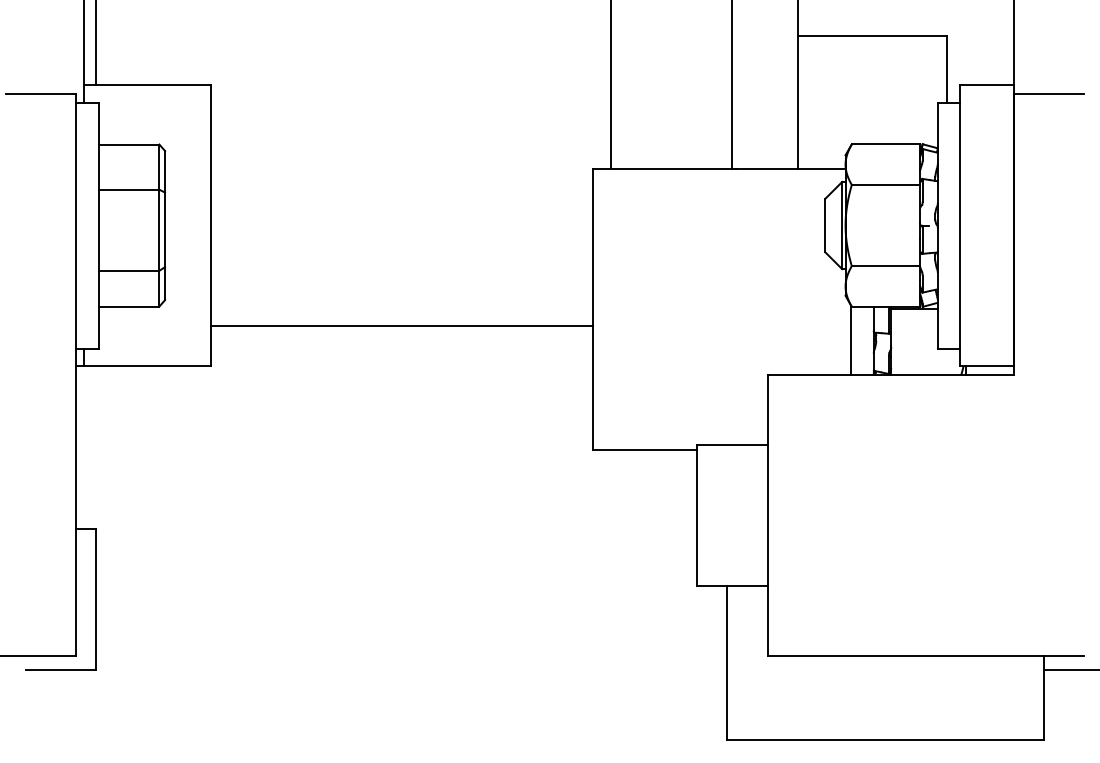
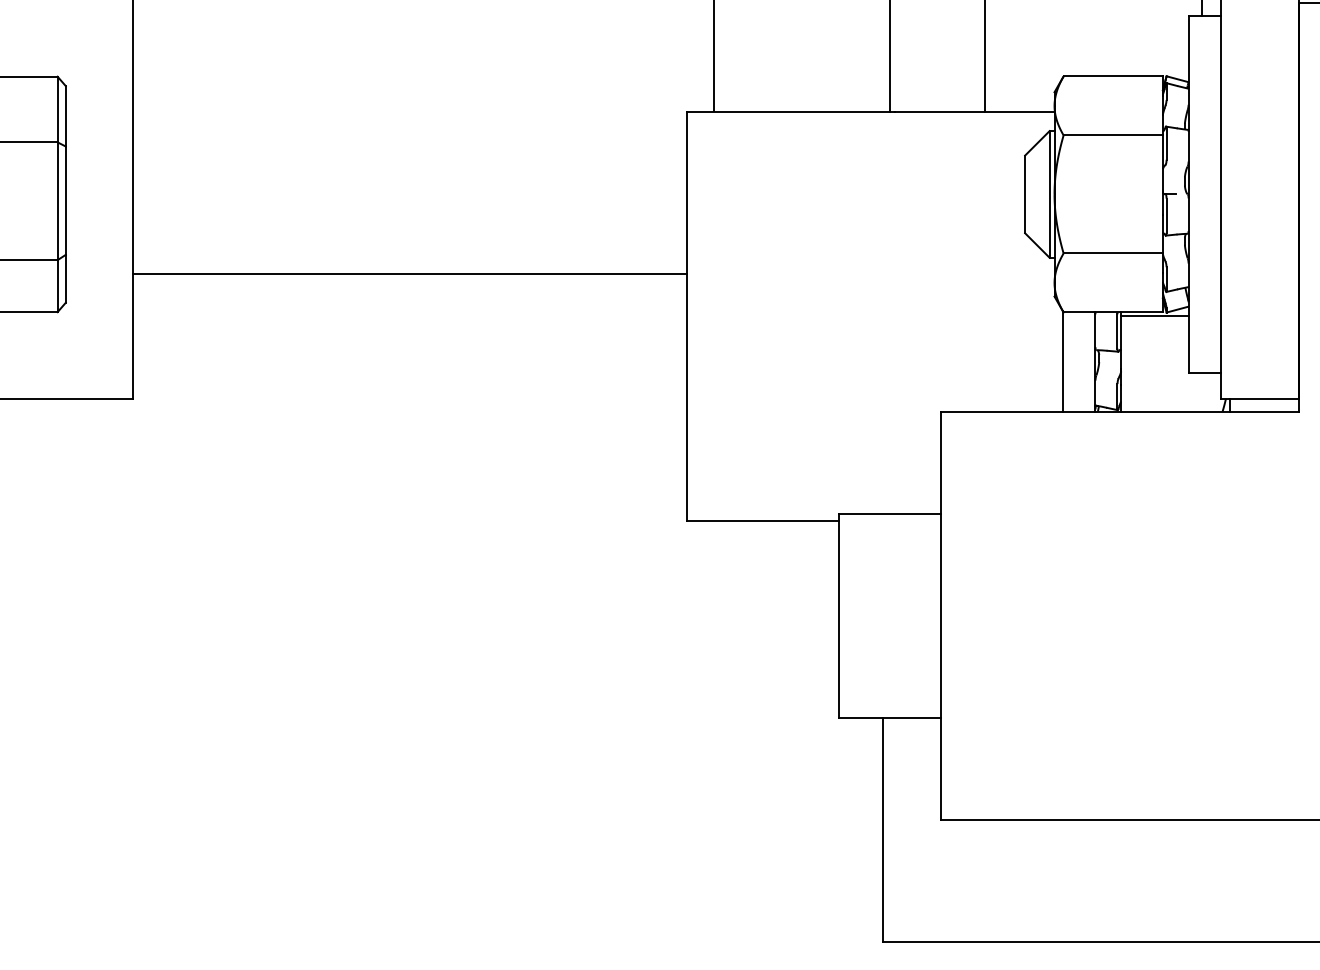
line: (401, 326) -> (409, 274), moved

